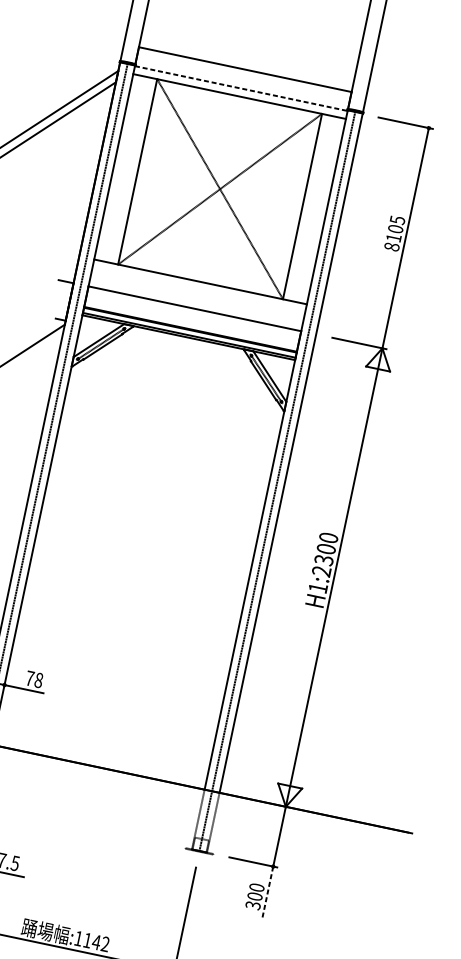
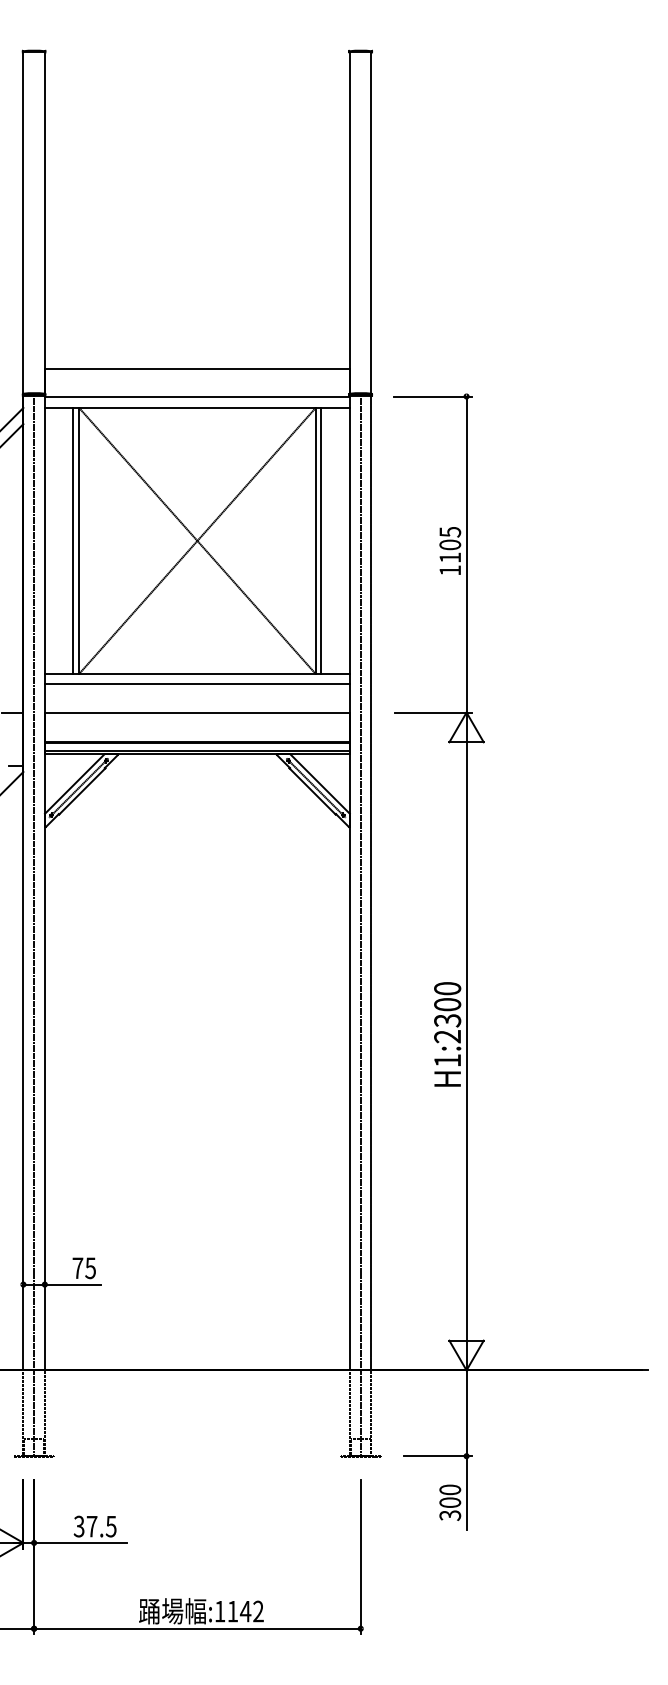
line: (241, 88) -> (197, 396), dashed -> solid
line: (133, 170) -> (73, 540), added
line: (306, 207) -> (321, 540), added
text: (392, 246) -> (450, 570), 8105 -> 1105
line: (199, 288) -> (197, 683), added
text: (38, 679) -> (90, 1267), 78 -> 75
line: (267, 892) -> (466, 1493), dashed -> solid

